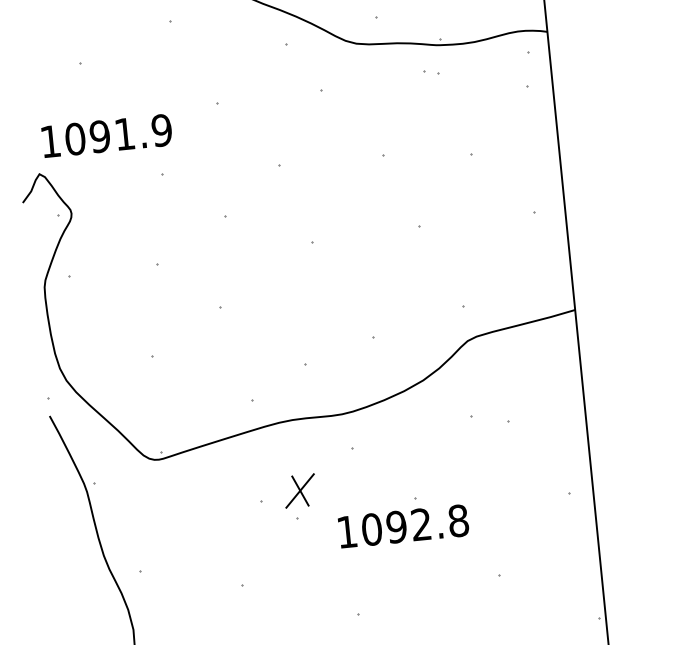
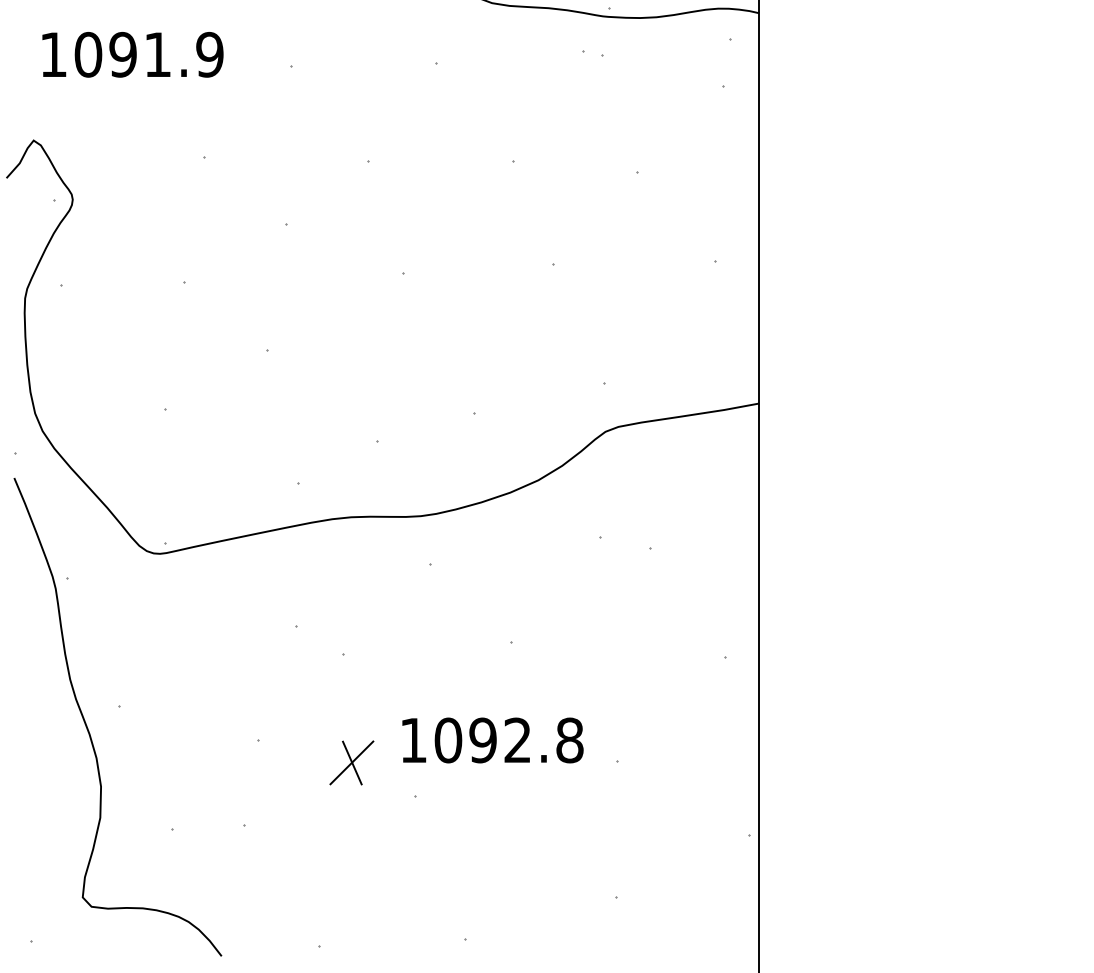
text: (106, 135) -> (132, 54), moved
part: (299, 490) -> (351, 762), moved
text: (403, 526) -> (492, 740), moved

